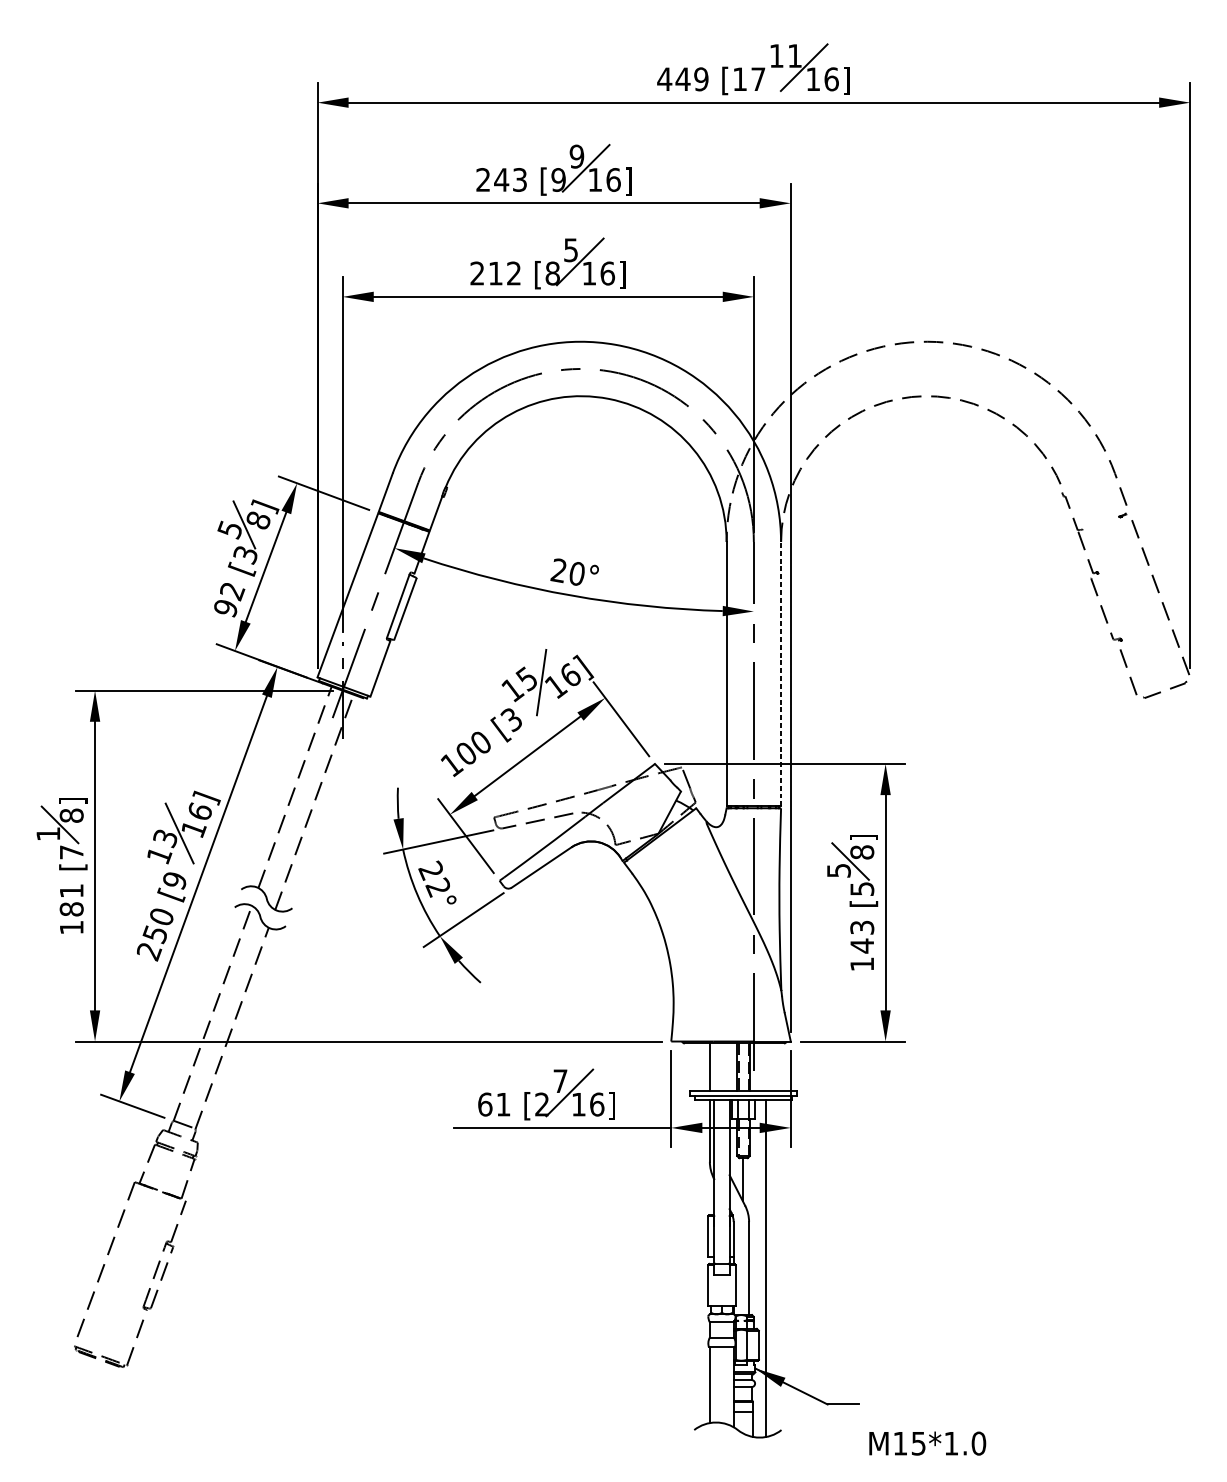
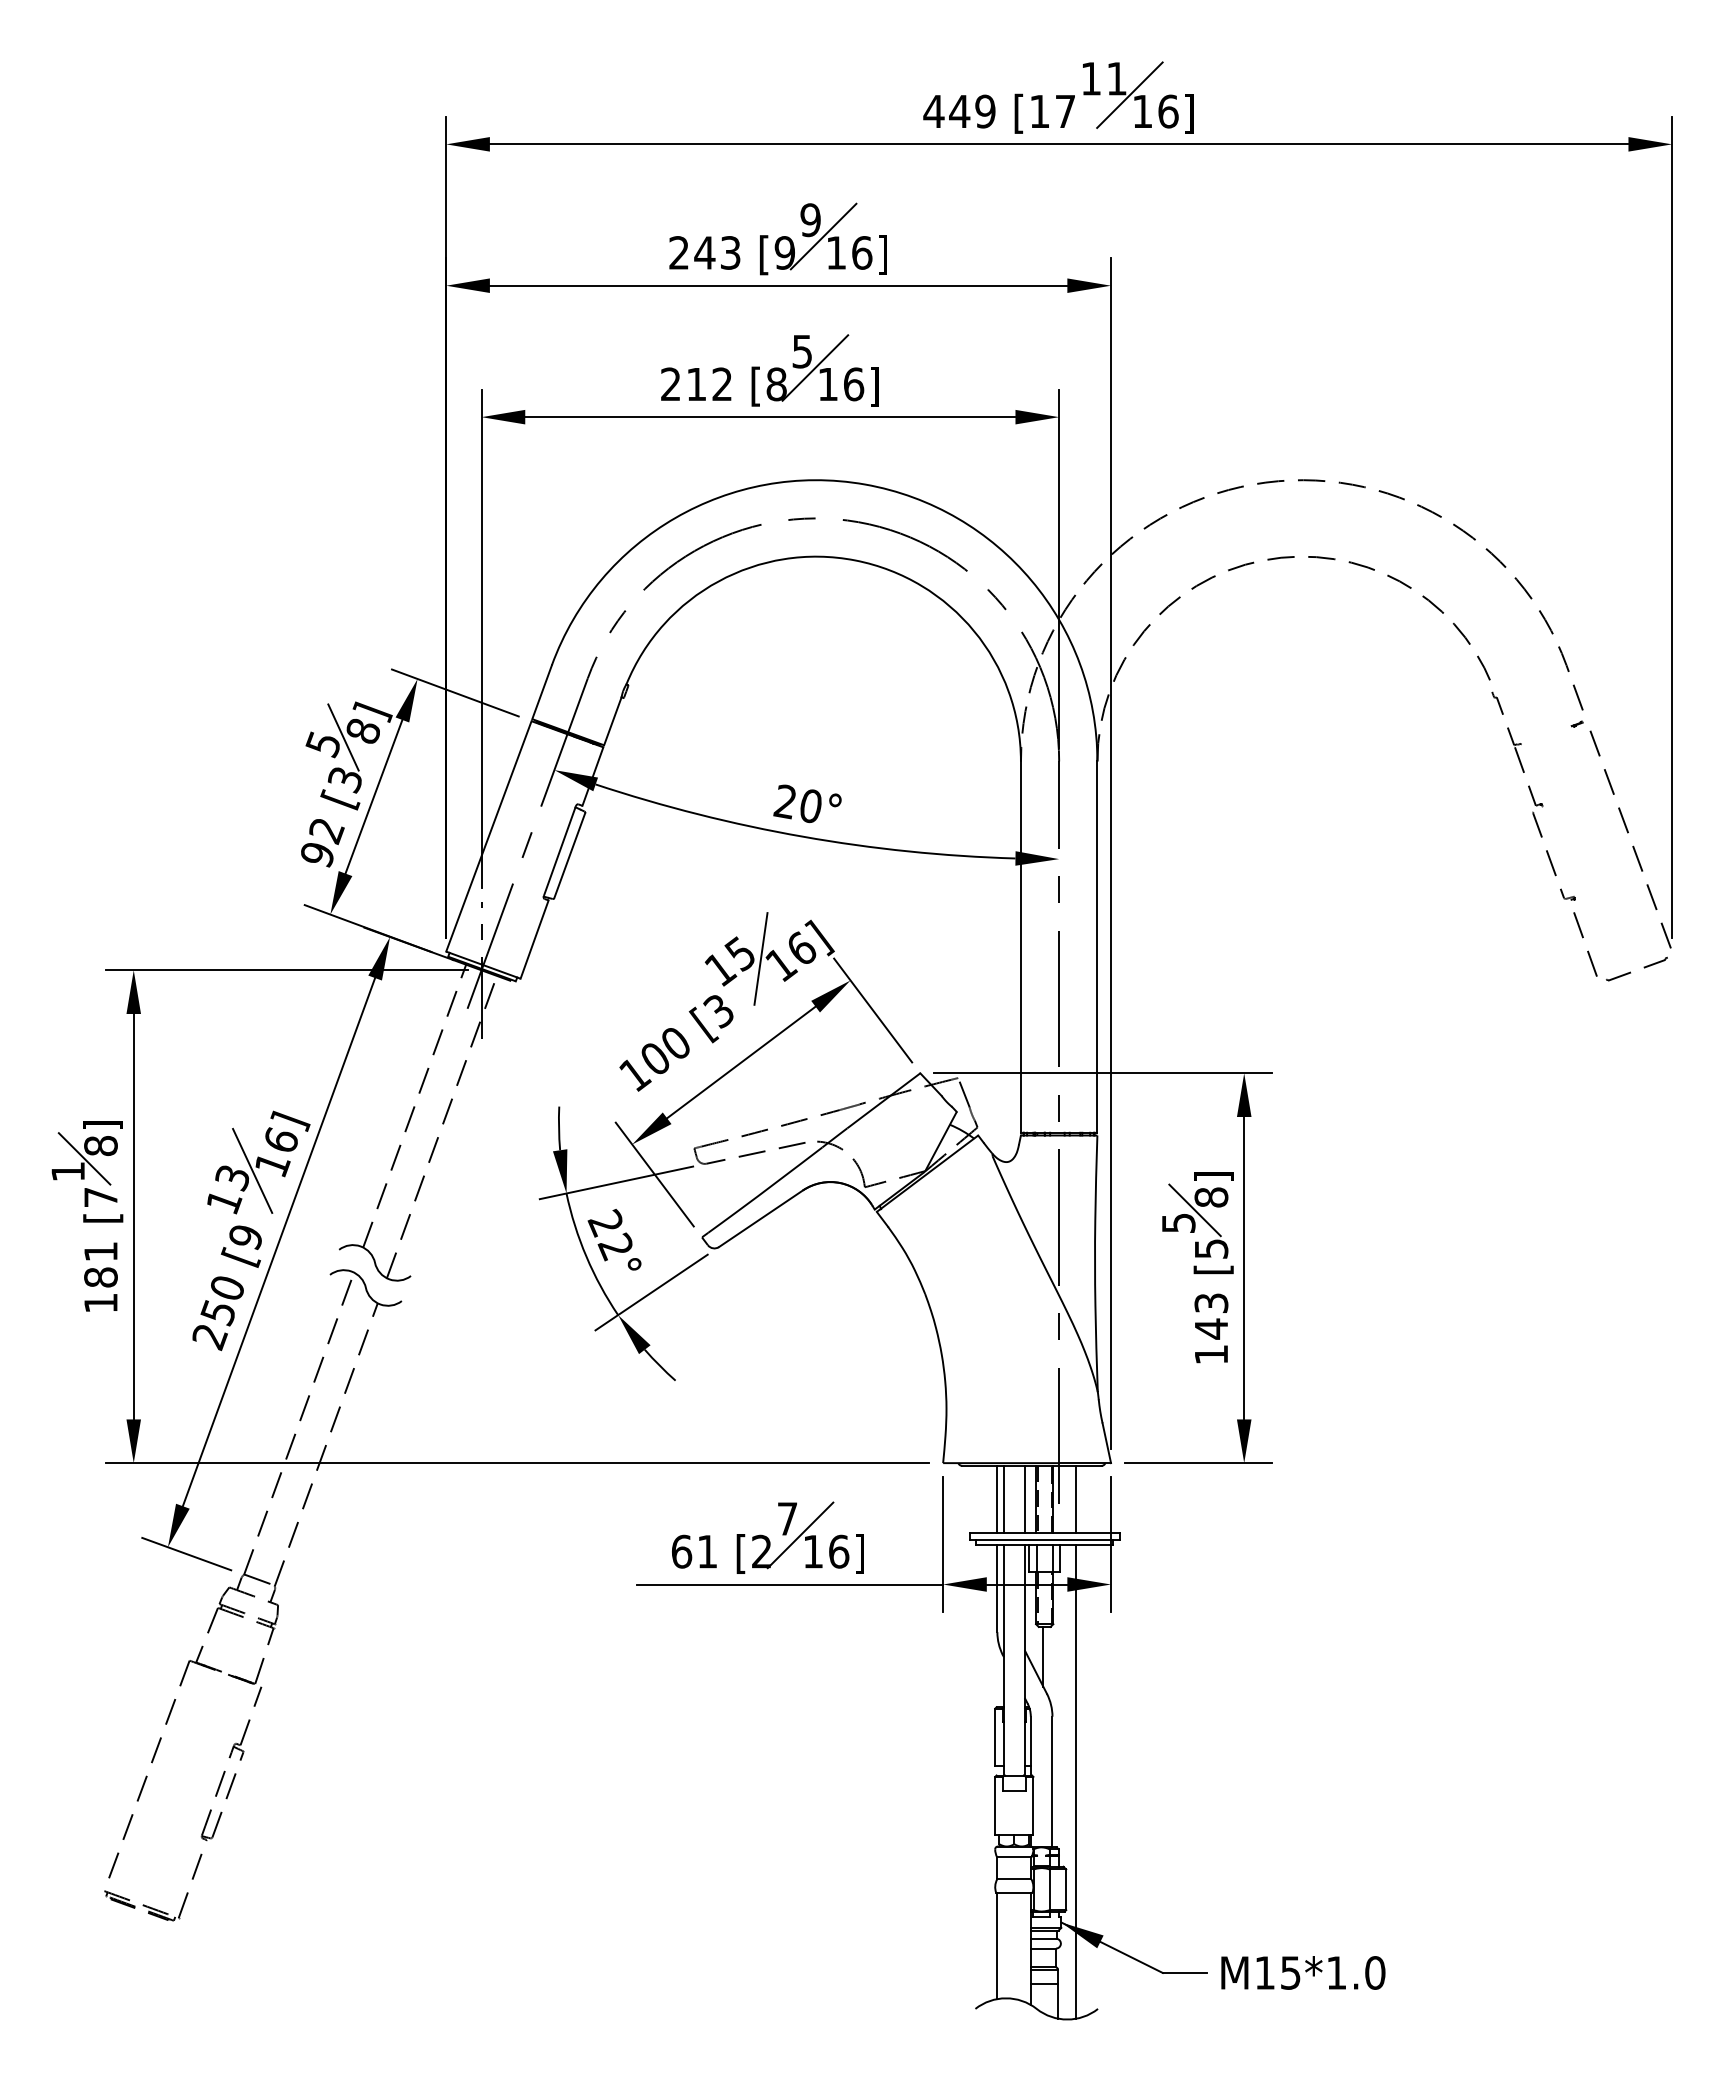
line: (781, 674) -> (1097, 947), dashed -> solid
line: (714, 1066) -> (1003, 1498), added
line: (729, 1066) -> (1025, 1498), added
line: (766, 1066) -> (1076, 1498), added
text: (927, 1443) -> (1303, 1972), moved

